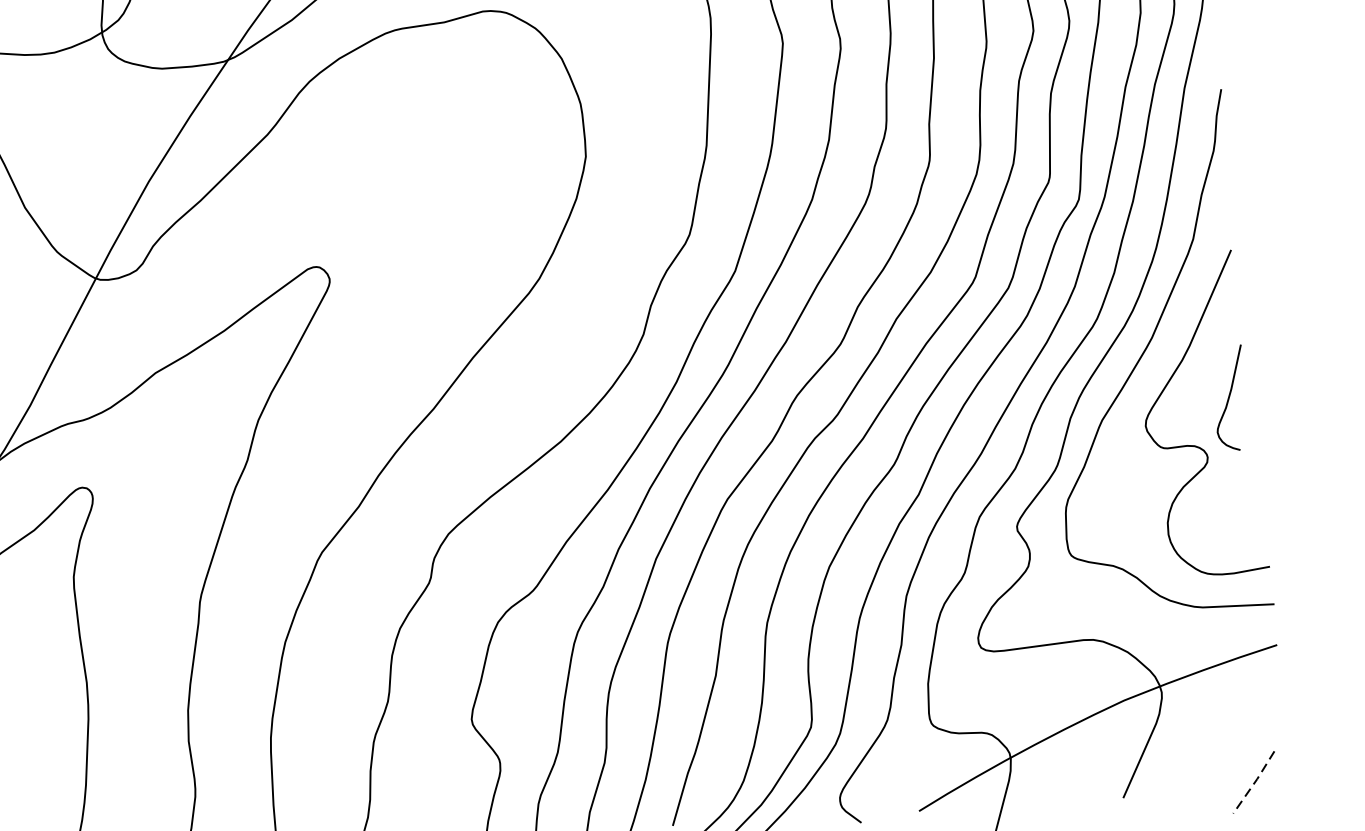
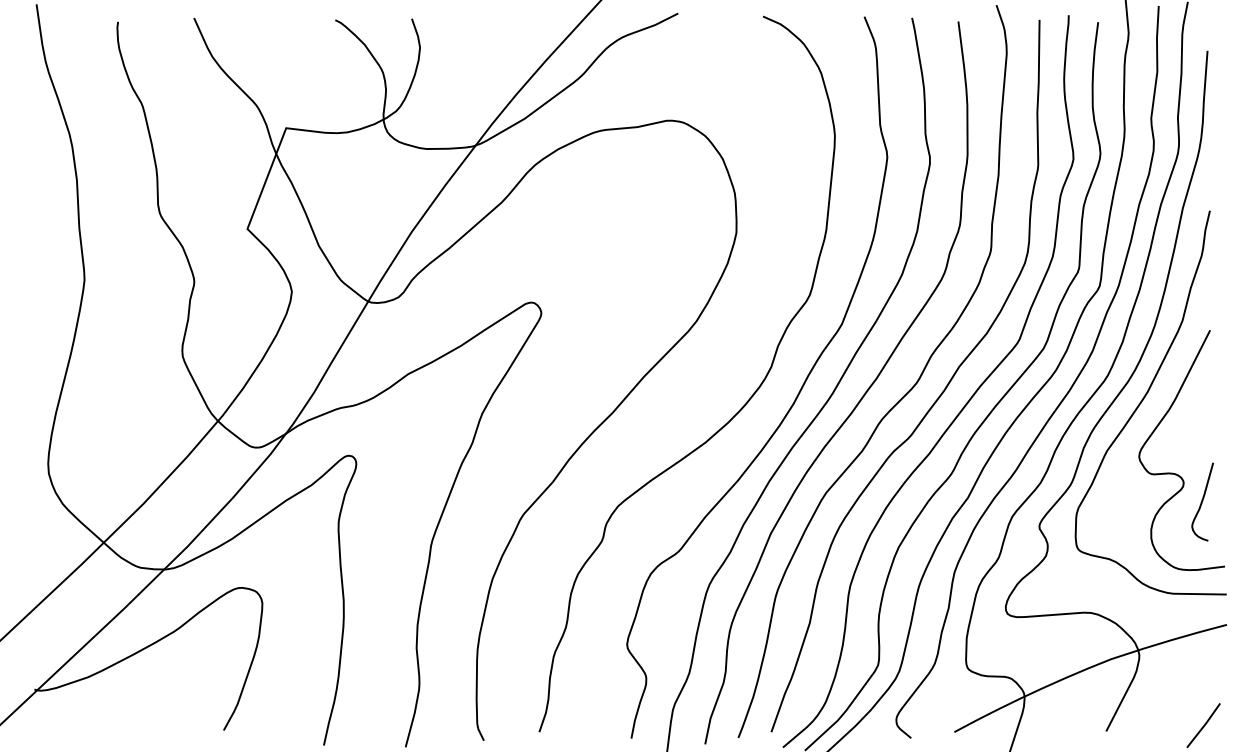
curve: (1229, 397) -> (1202, 501), moved
line: (1255, 782) -> (1204, 725), dashed -> solid

